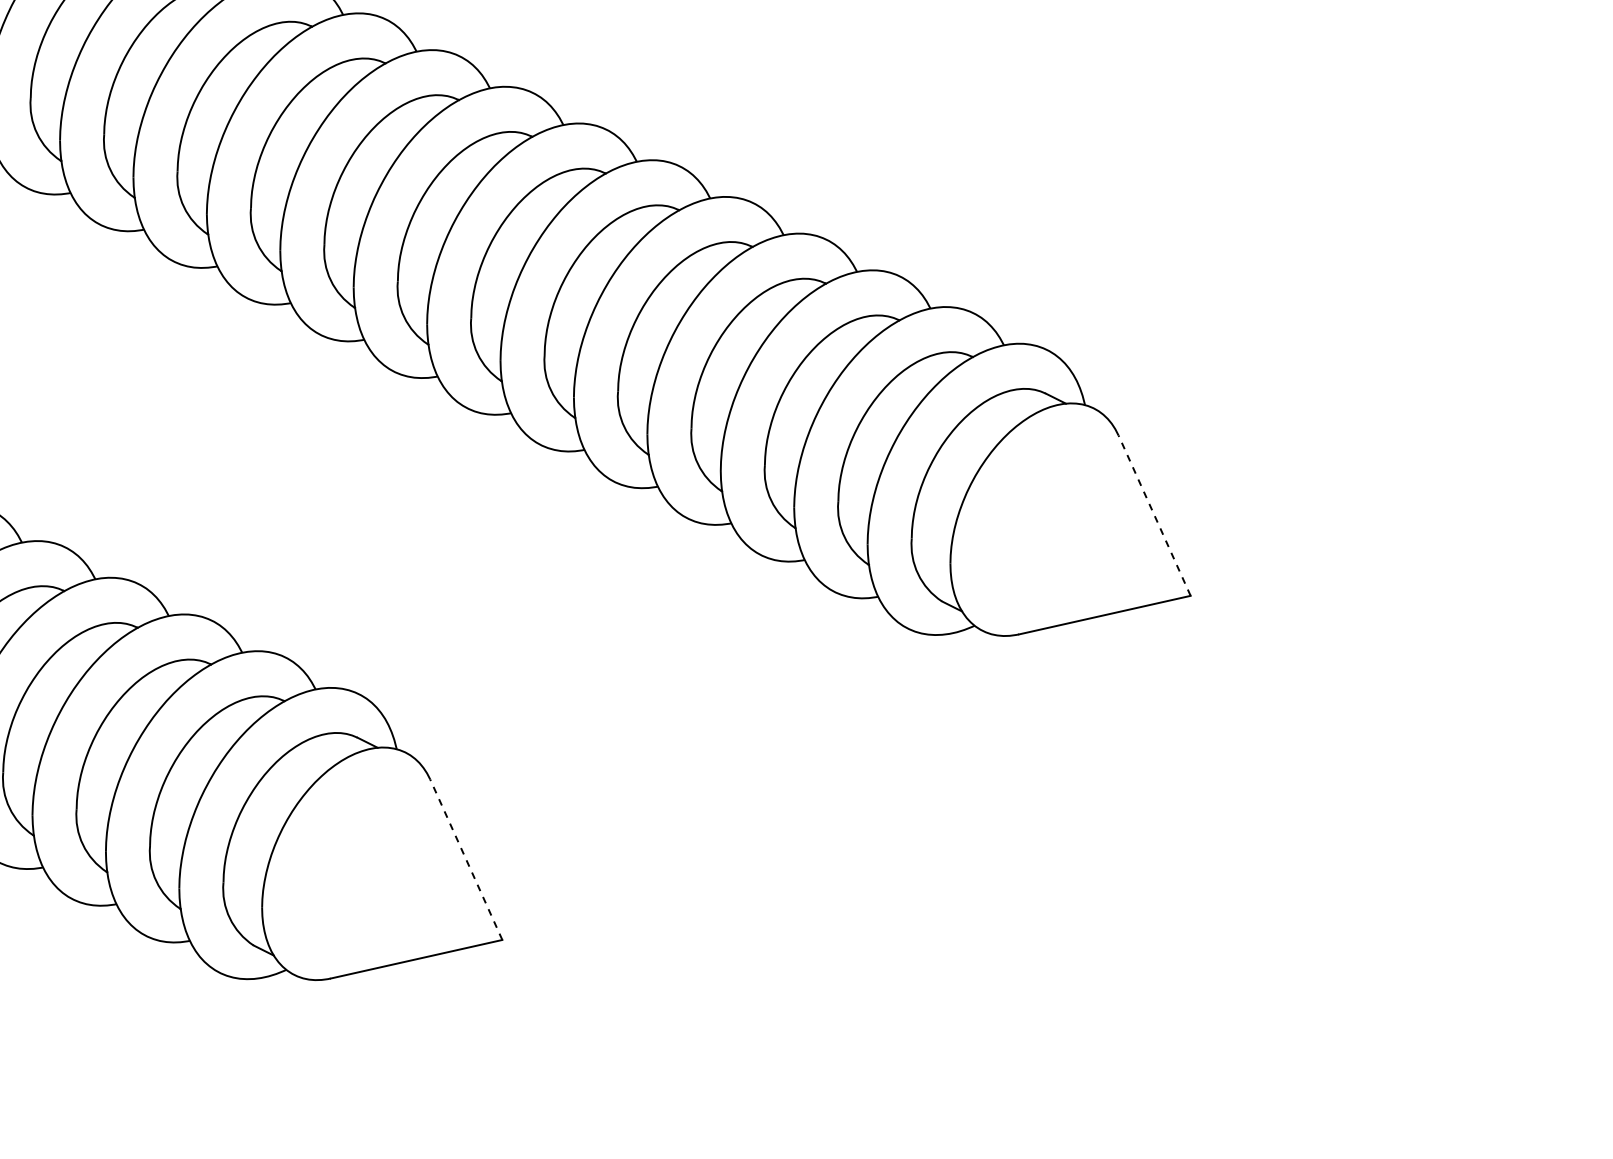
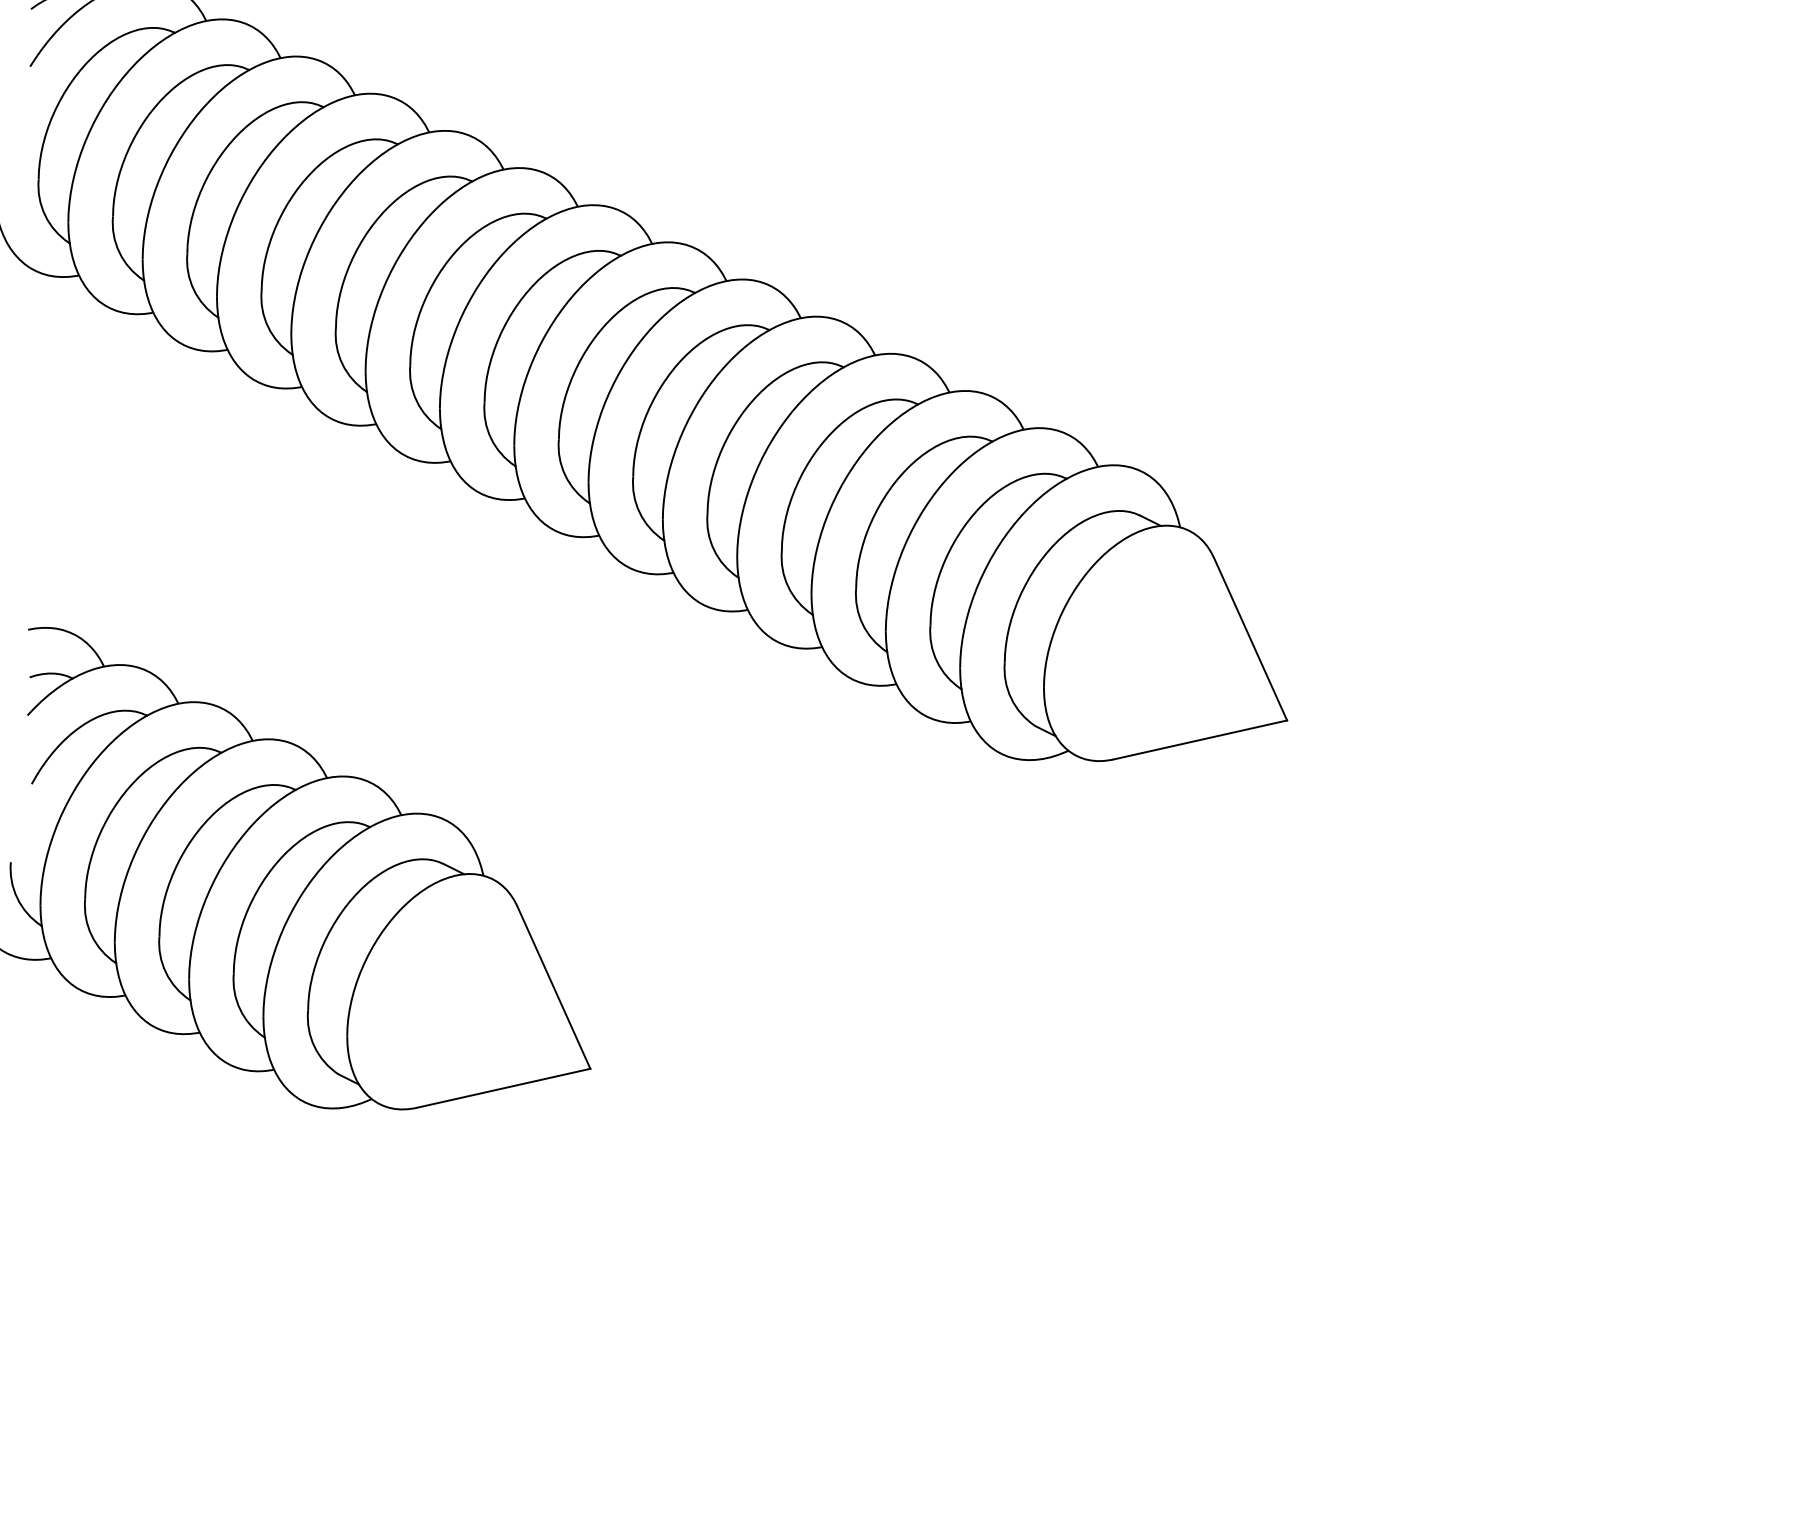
line: (1154, 514) -> (1250, 638), dashed -> solid
line: (465, 859) -> (553, 987), dashed -> solid

